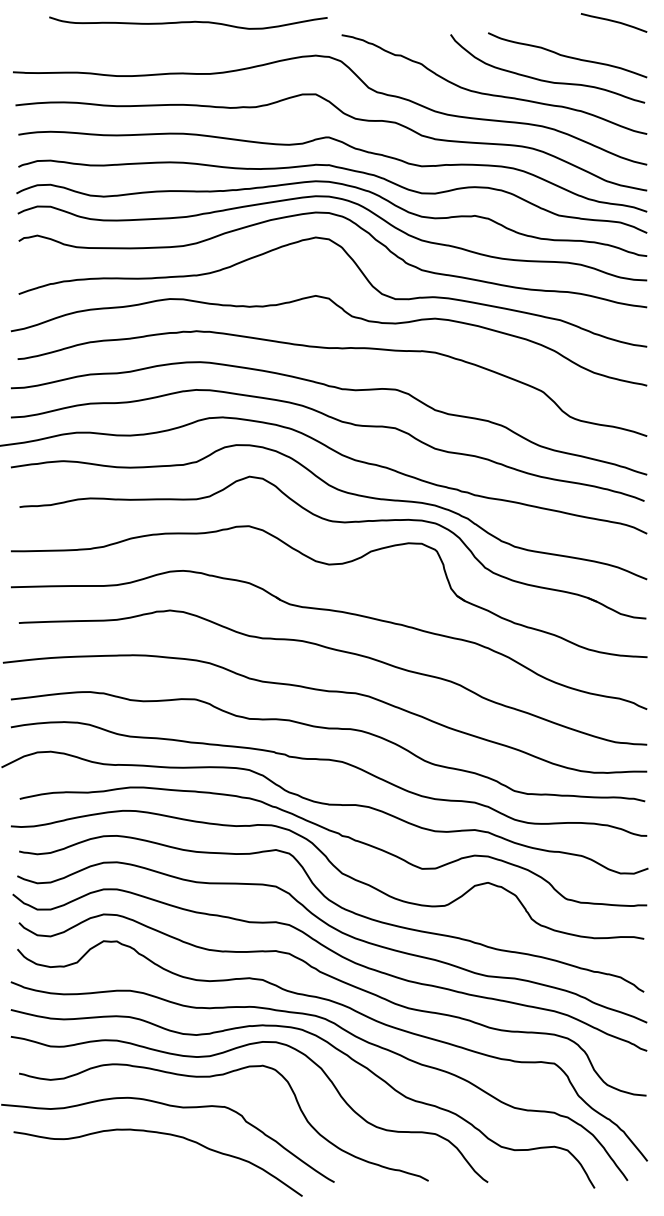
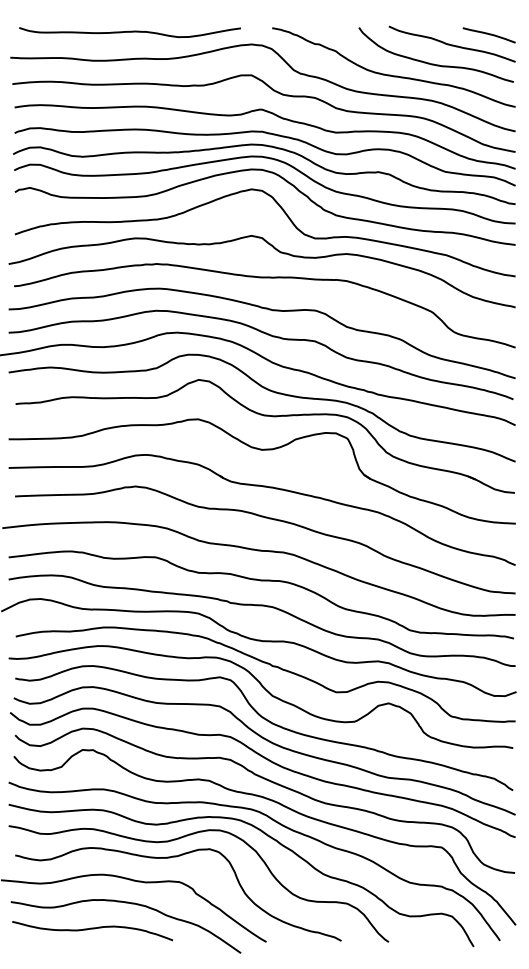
curve: (613, 21) -> (488, 34), moved
curve: (187, 23) -> (129, 32), moved
curve: (116, 1166) -> (92, 929), added

